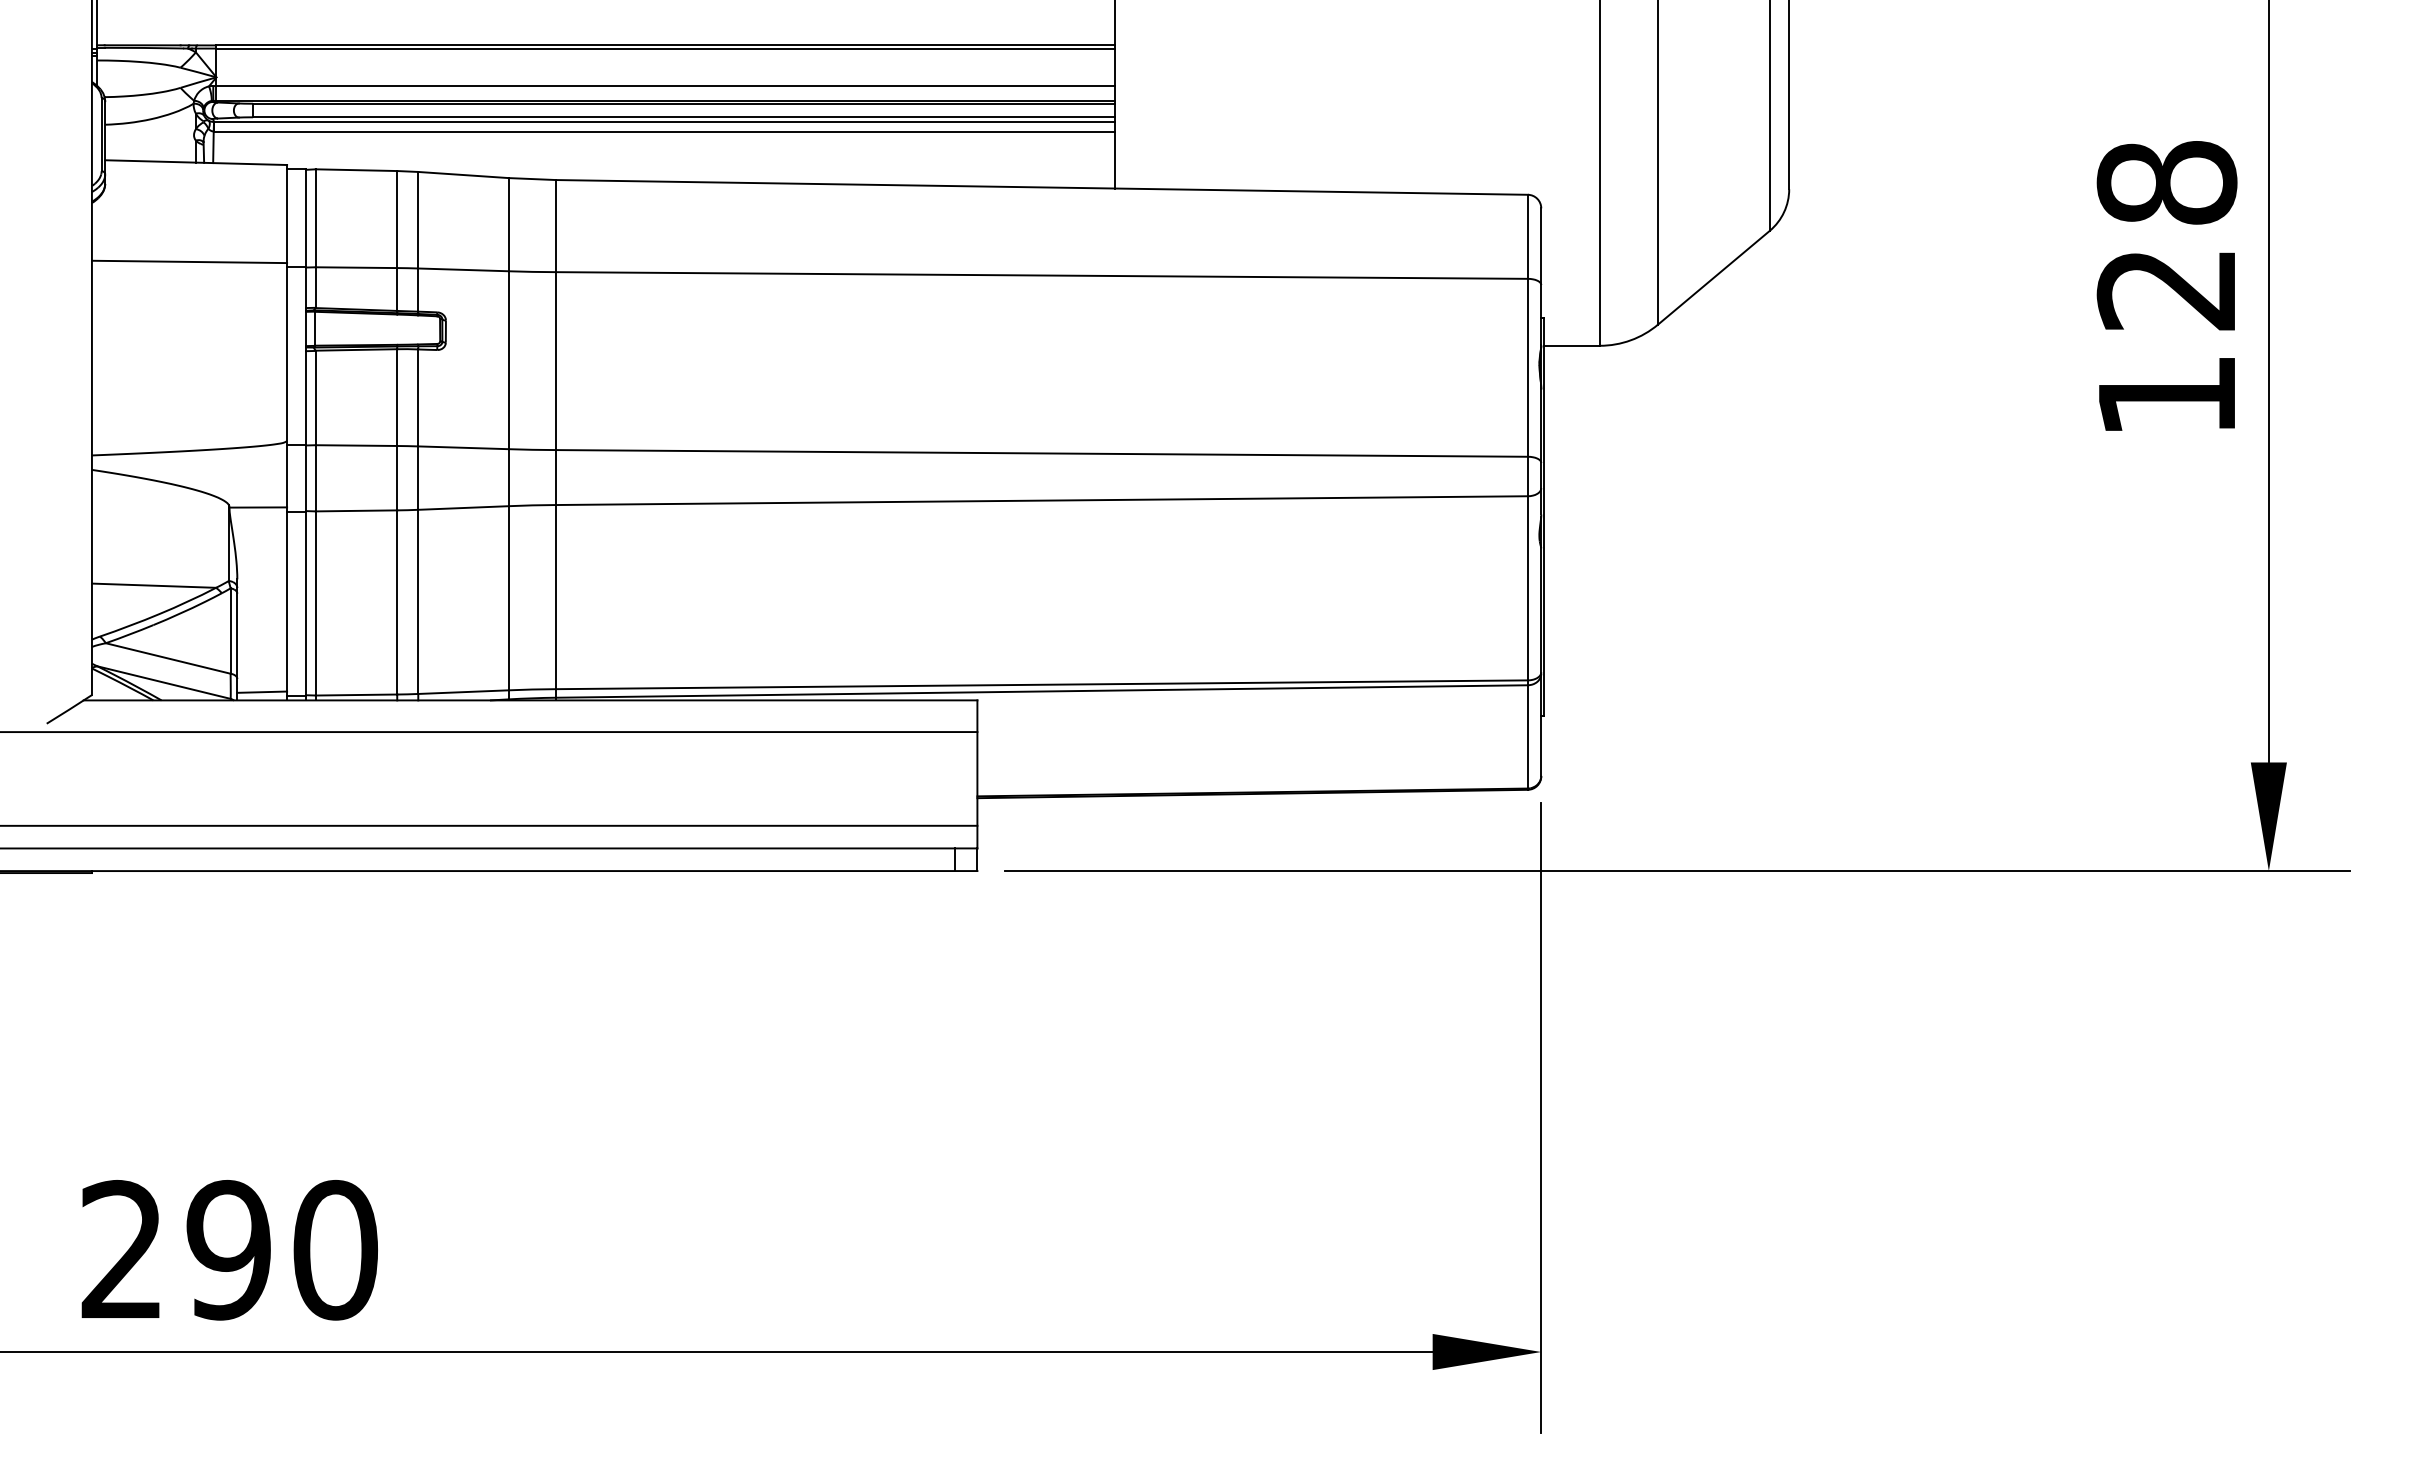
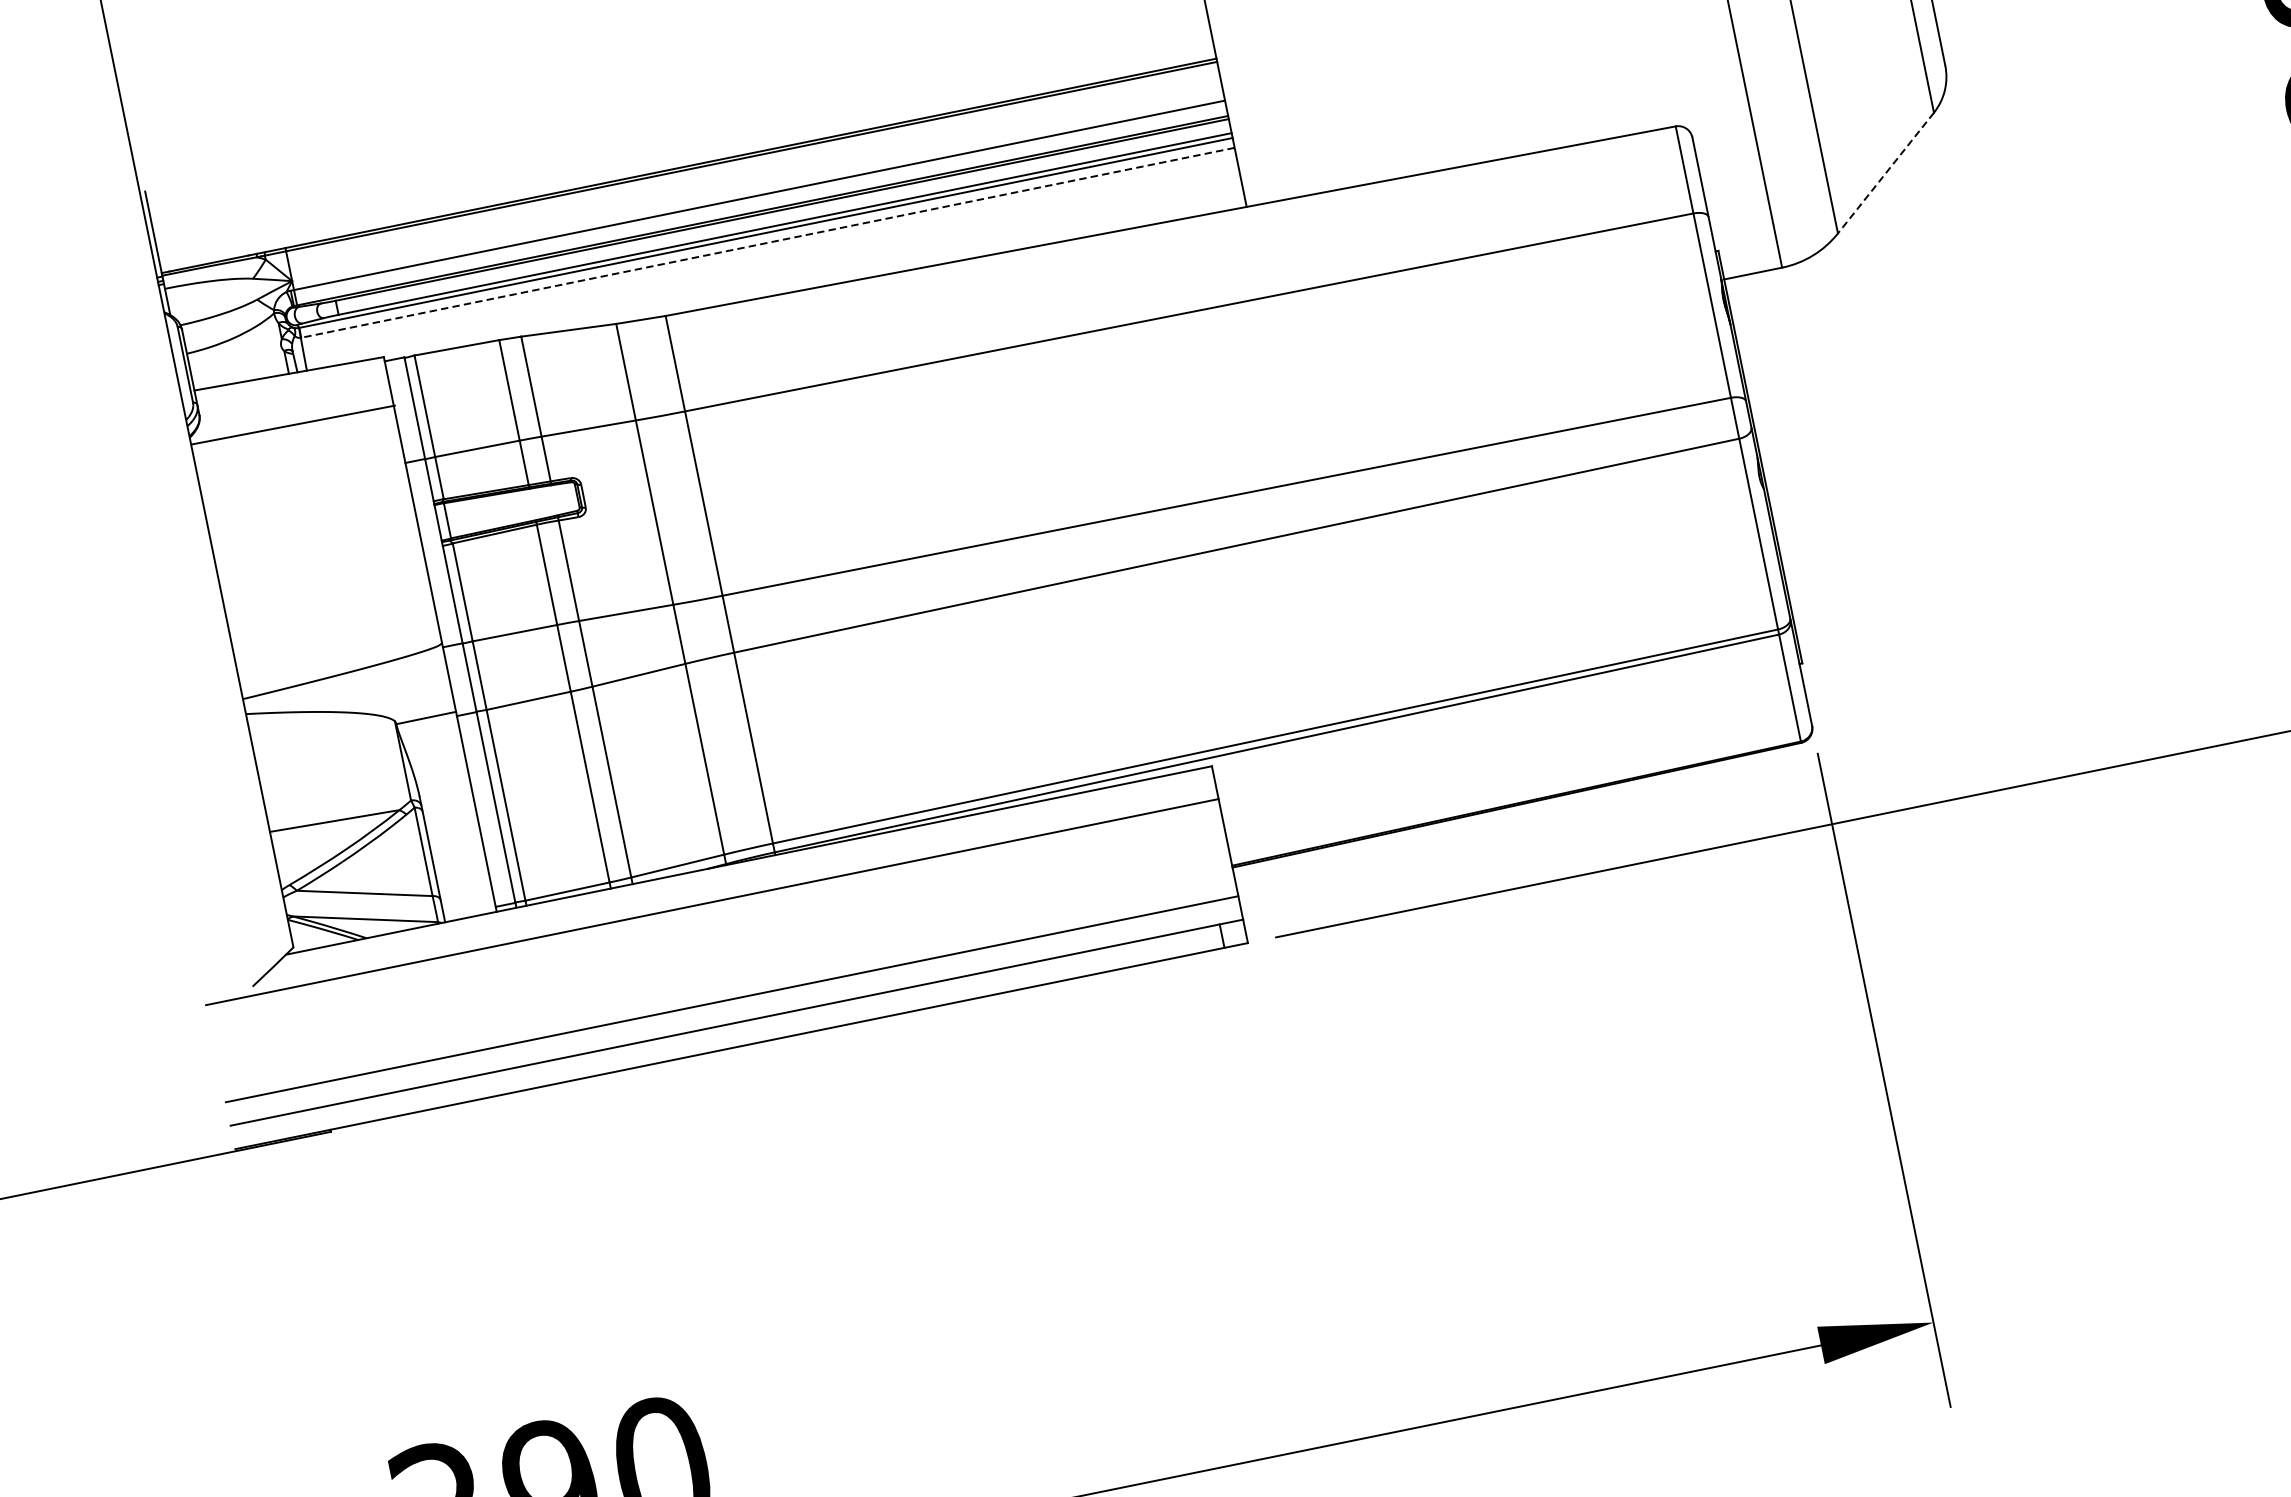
line: (664, 131) -> (767, 242), solid -> dashed
line: (189, 261) -> (293, 424), moved
line: (1713, 277) -> (1885, 172), solid -> dashed
line: (262, 691) -> (469, 907), removed

